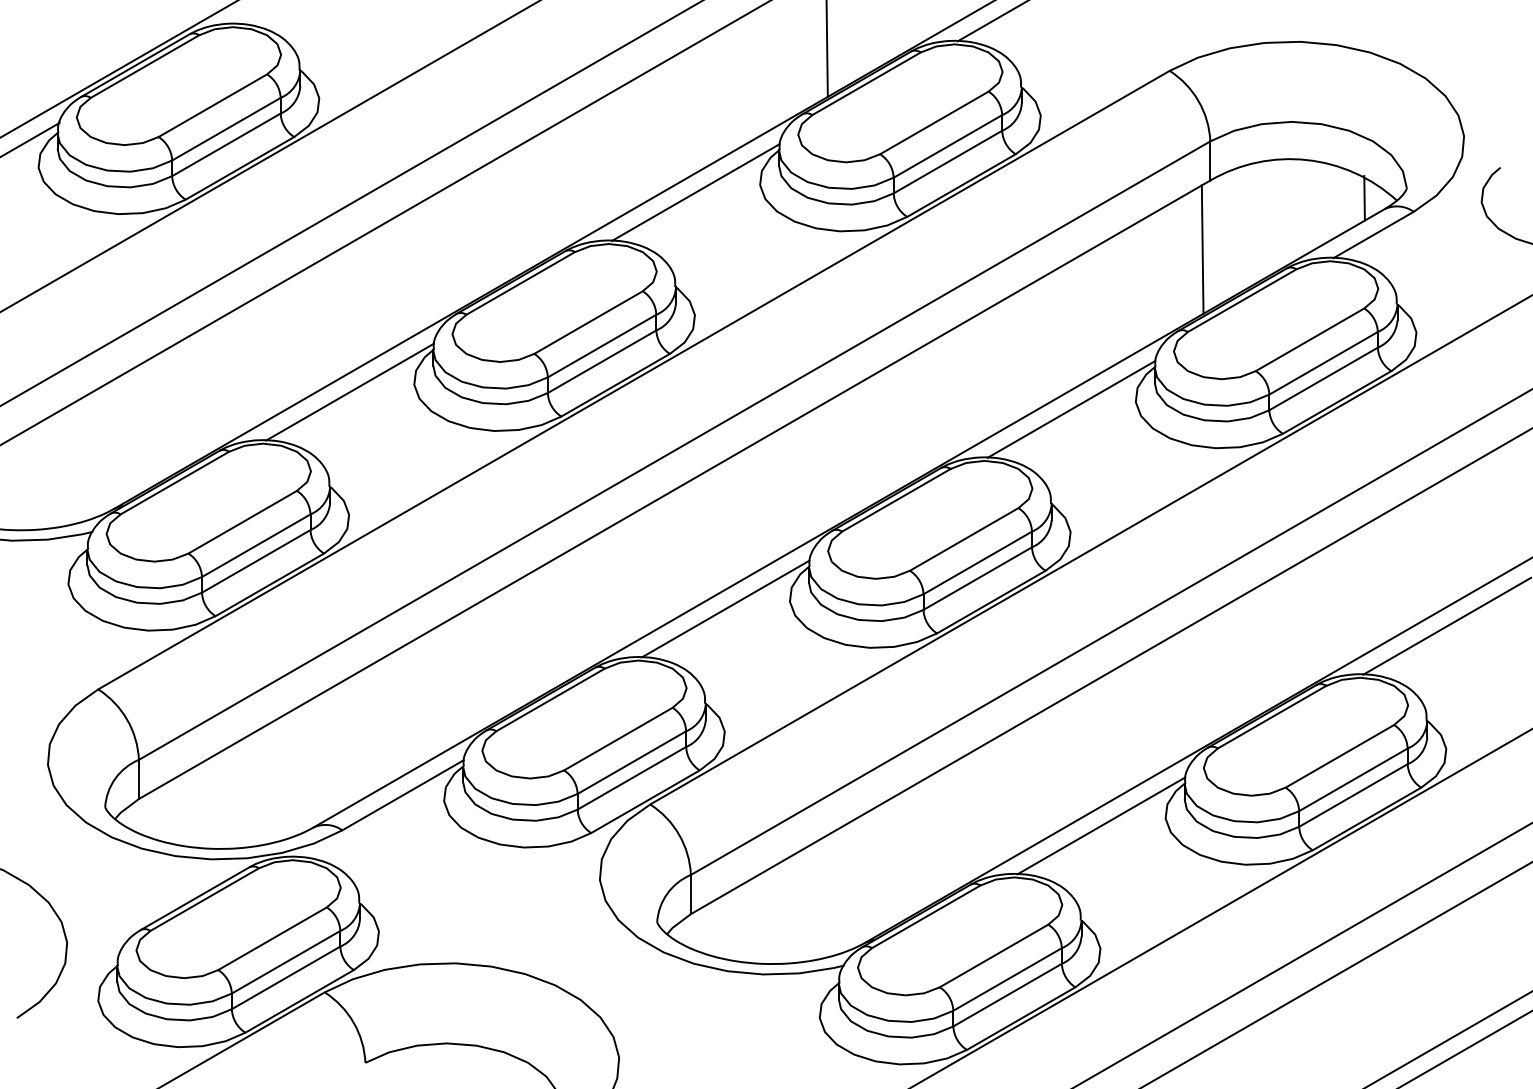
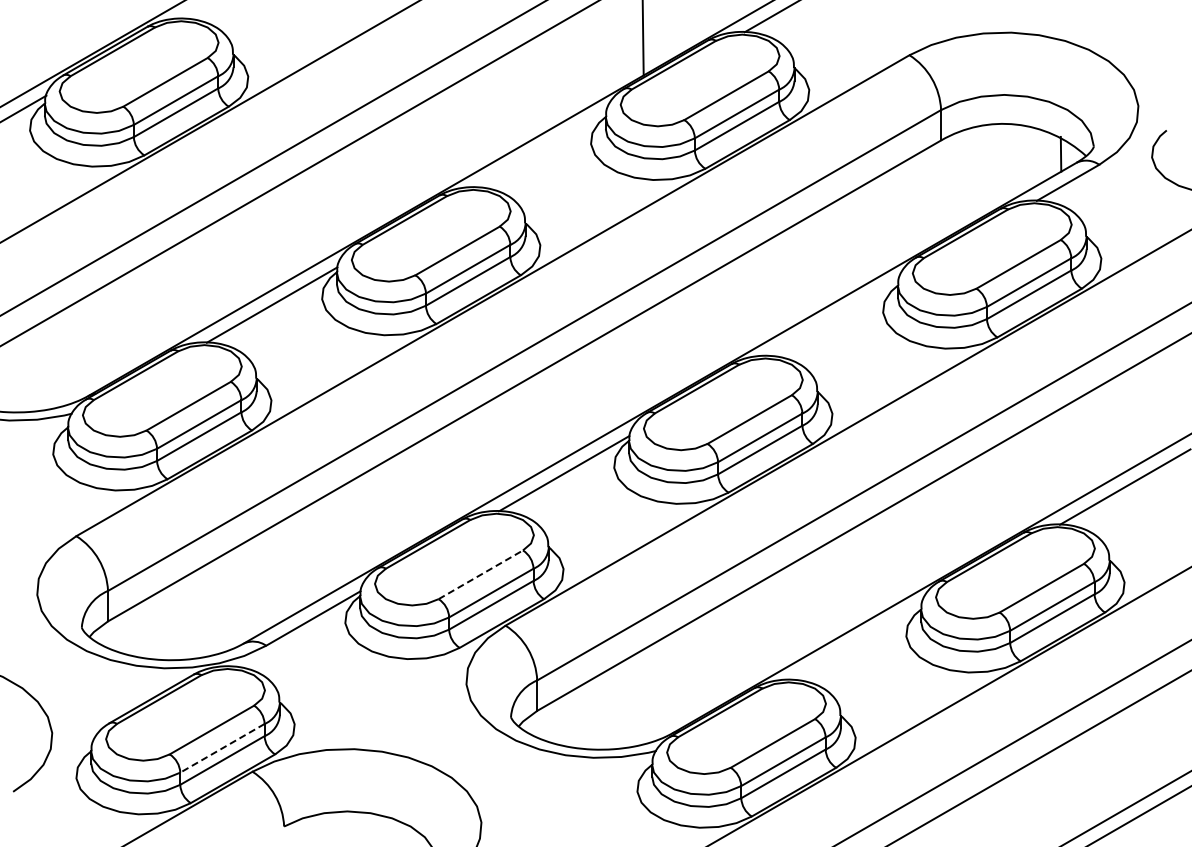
line: (695, 192) -> (540, 149), removed
line: (1201, 249) -> (934, 194), removed
line: (1070, 409) -> (832, 318), removed
line: (617, 738) -> (480, 574), solid -> dashed
line: (1101, 824) -> (856, 641), removed
line: (286, 962) -> (222, 748), solid -> dashed

